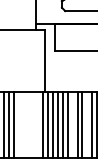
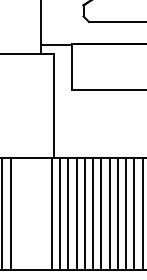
line: (18, 124) -> (10, 212), added
line: (72, 124) -> (101, 212), added
line: (87, 124) -> (126, 212), added

